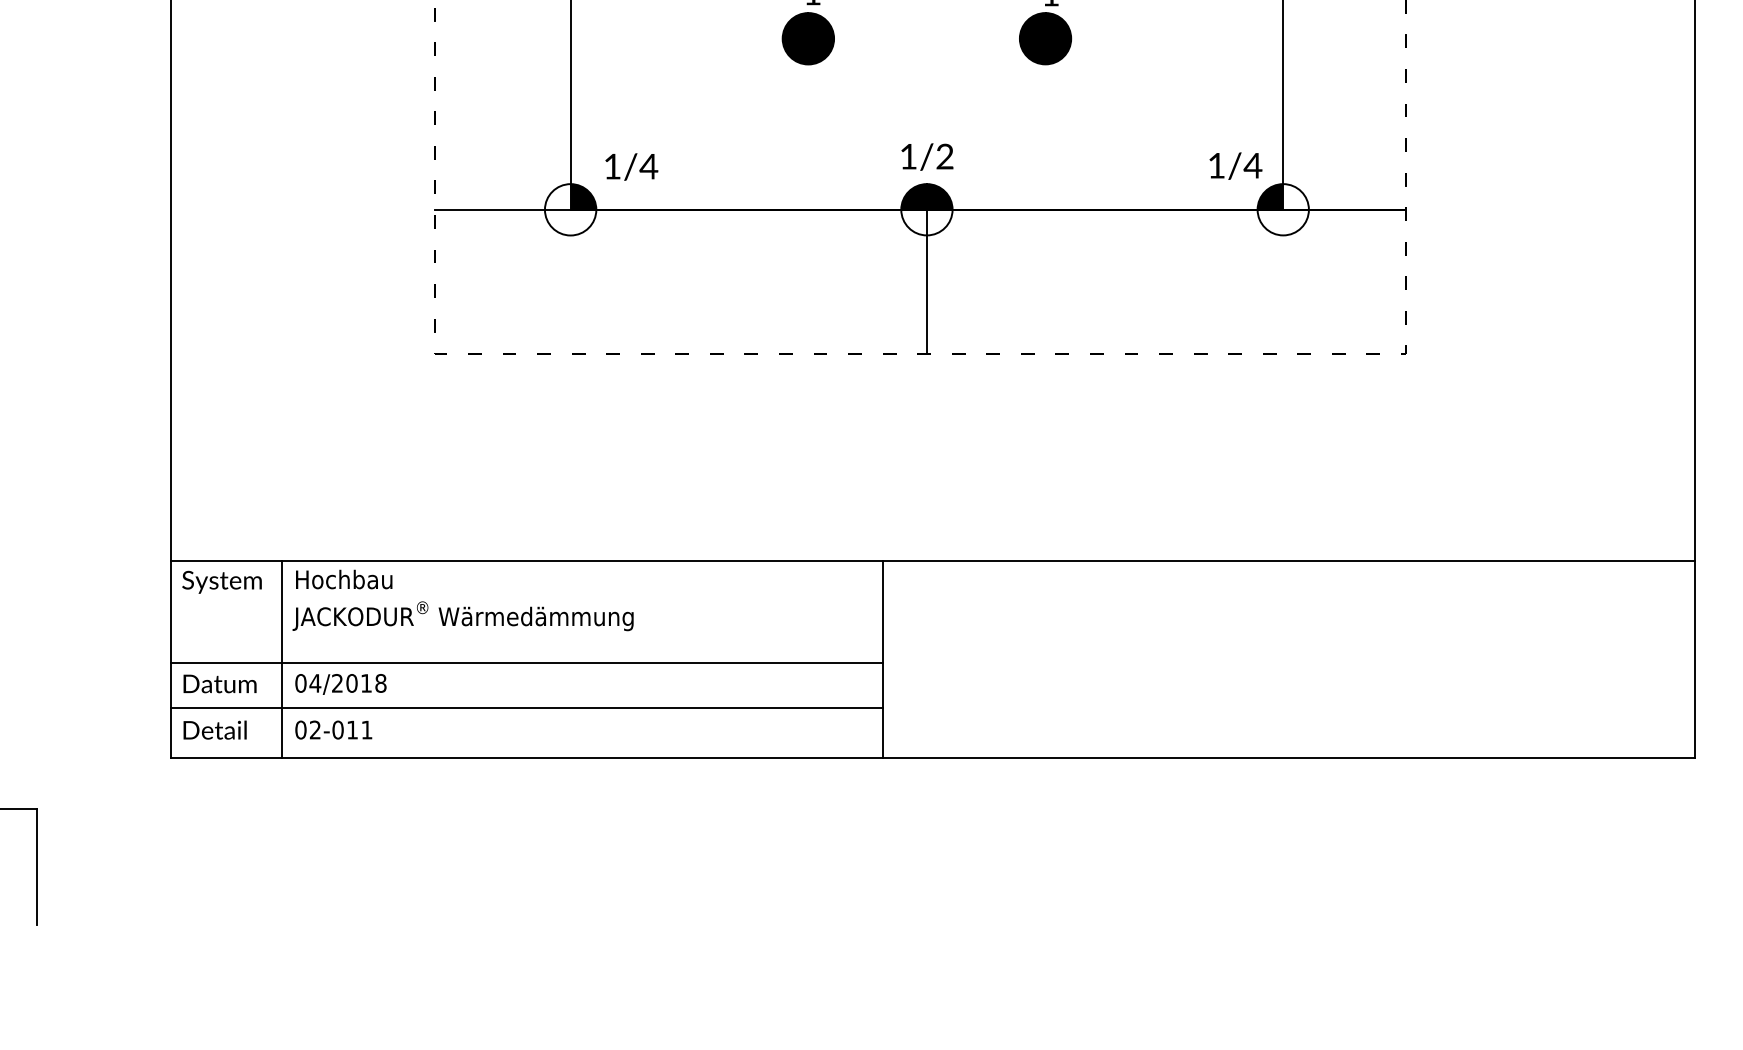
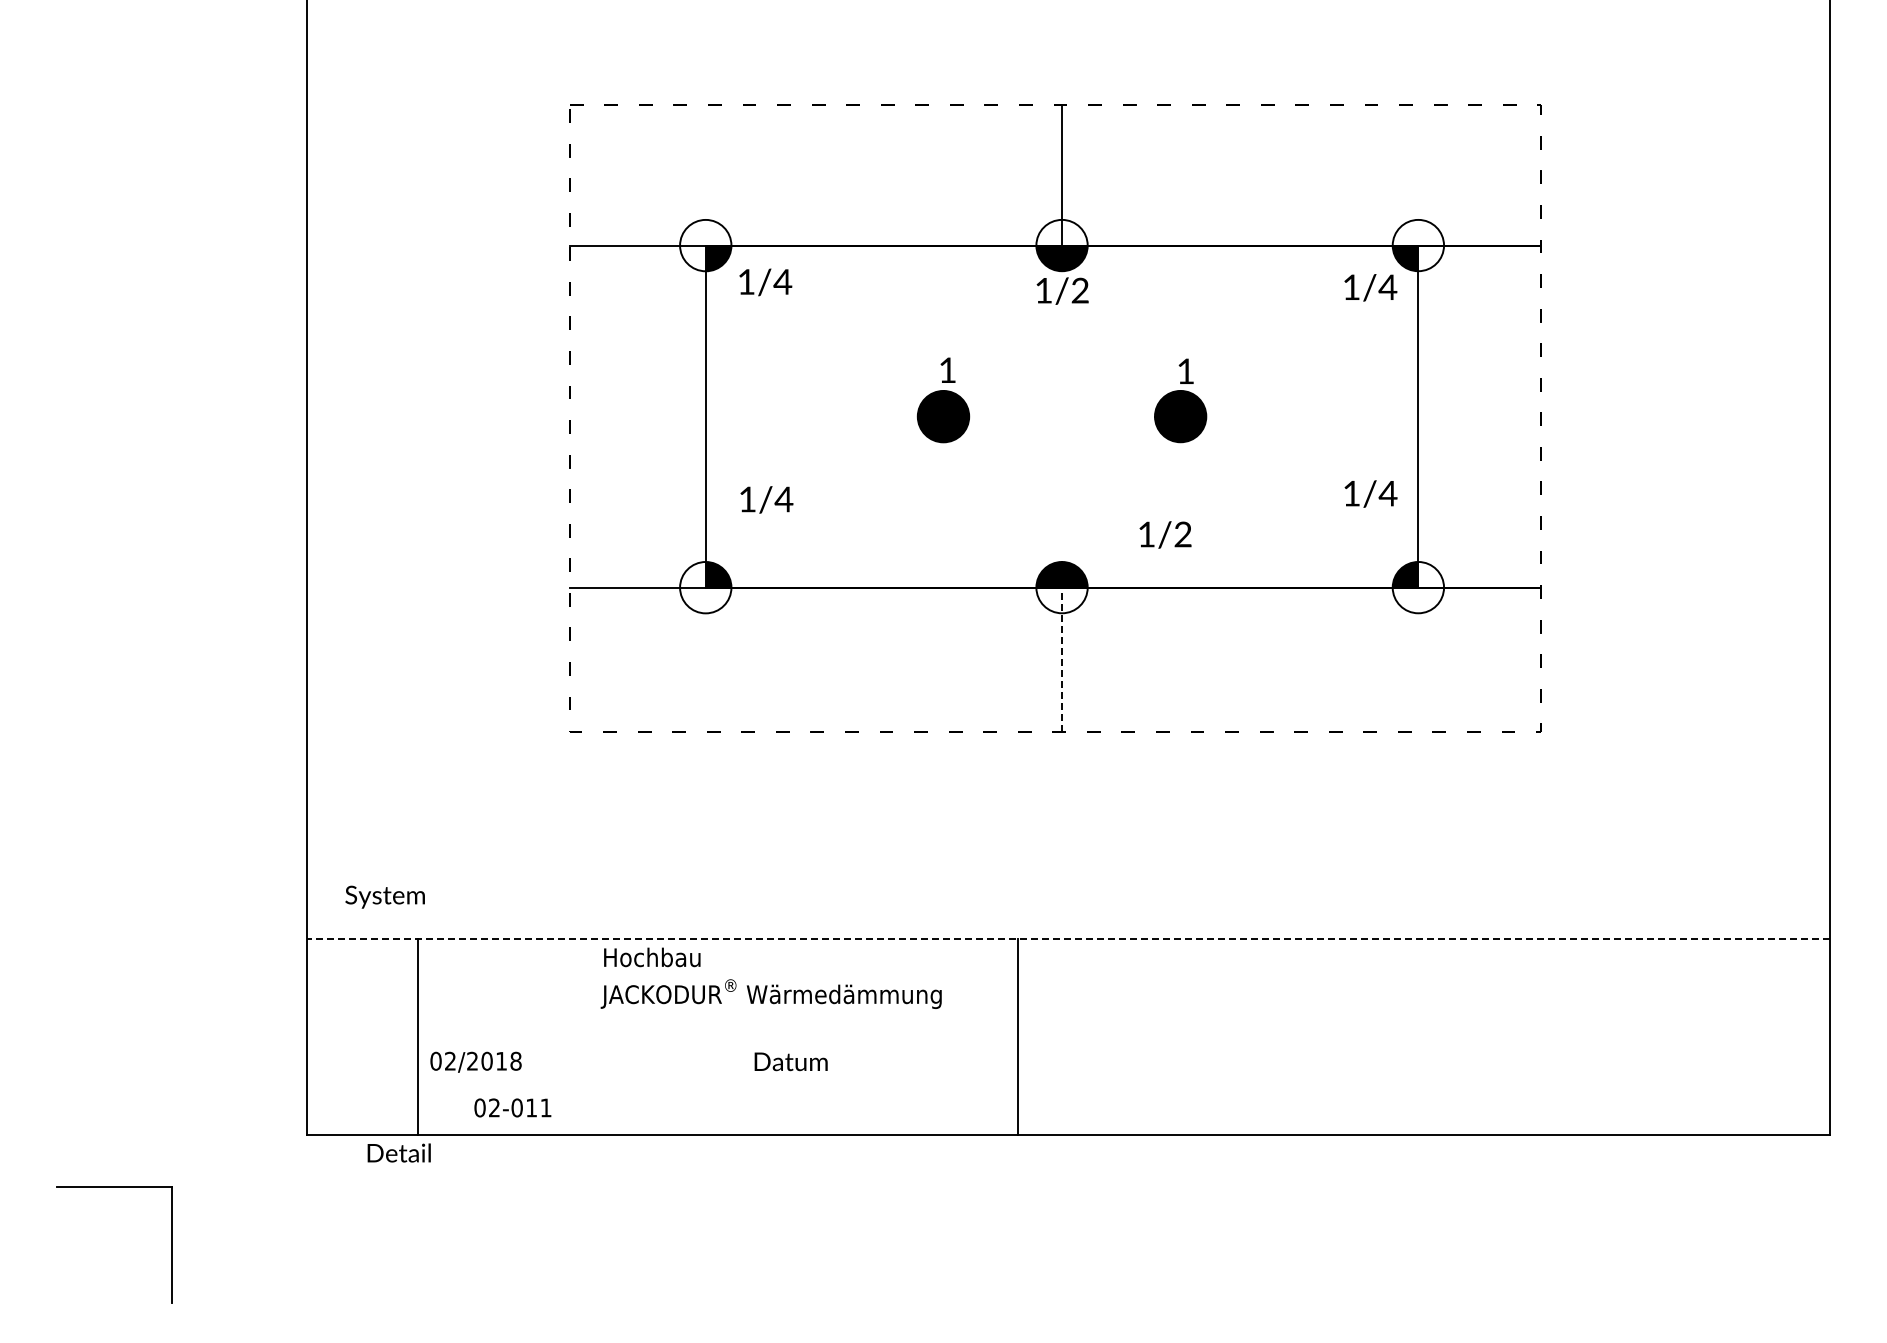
text: (927, 156) -> (1165, 534), moved
text: (1235, 165) -> (1370, 493), moved
text: (631, 166) -> (766, 499), moved
line: (927, 281) -> (1062, 659), solid -> dashed
line: (933, 561) -> (1068, 939), solid -> dashed
text: (221, 581) -> (384, 896), moved
text: (462, 599) -> (770, 977), moved
line: (527, 663) -> (662, 1041), removed
text: (315, 682) -> (450, 1060), 04/2018 -> 02/2018
text: (219, 683) -> (790, 1061), moved
line: (527, 707) -> (662, 1085), removed
text: (214, 729) -> (398, 1152), moved
text: (333, 729) -> (512, 1107), moved

